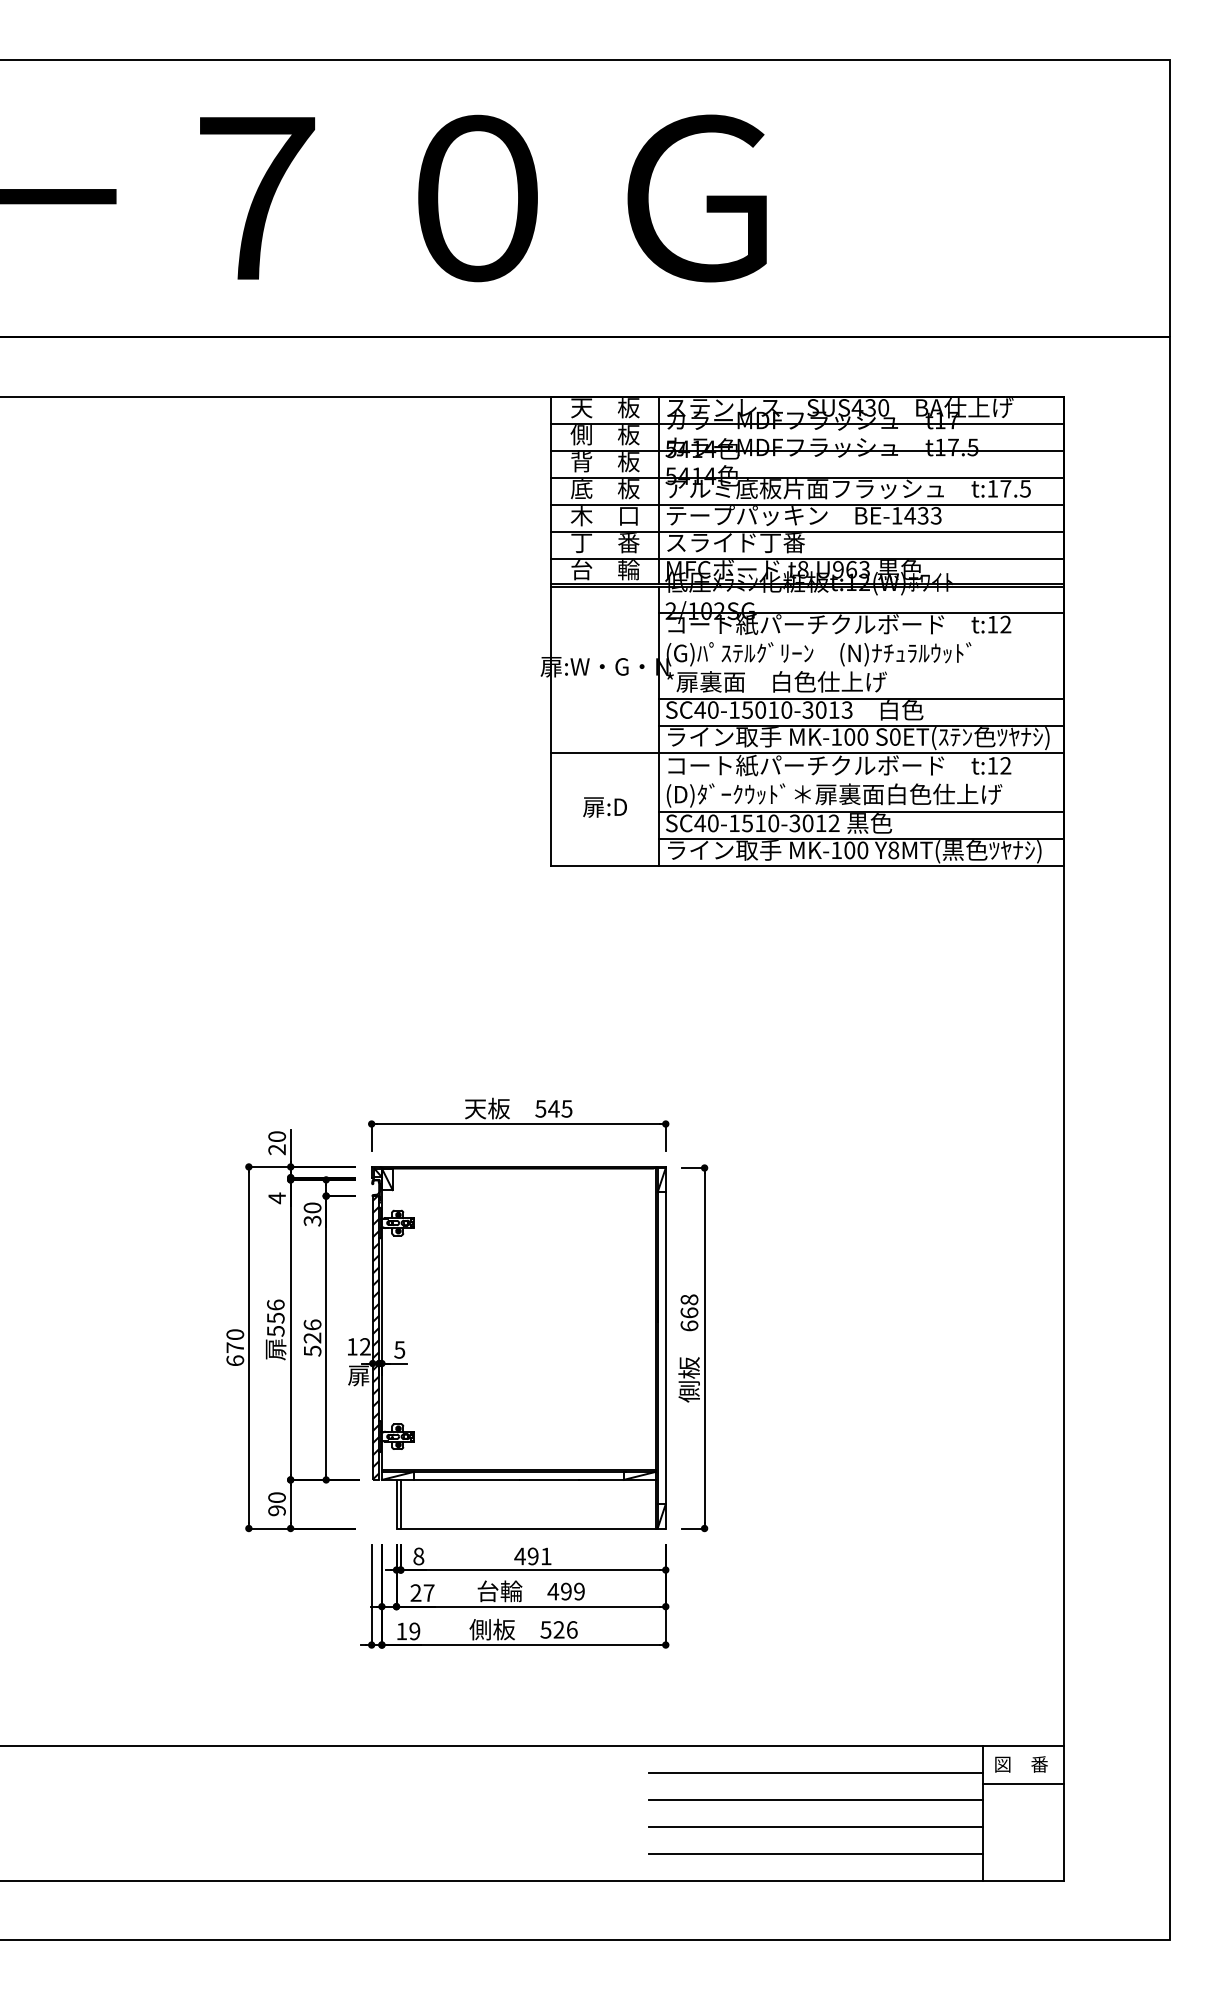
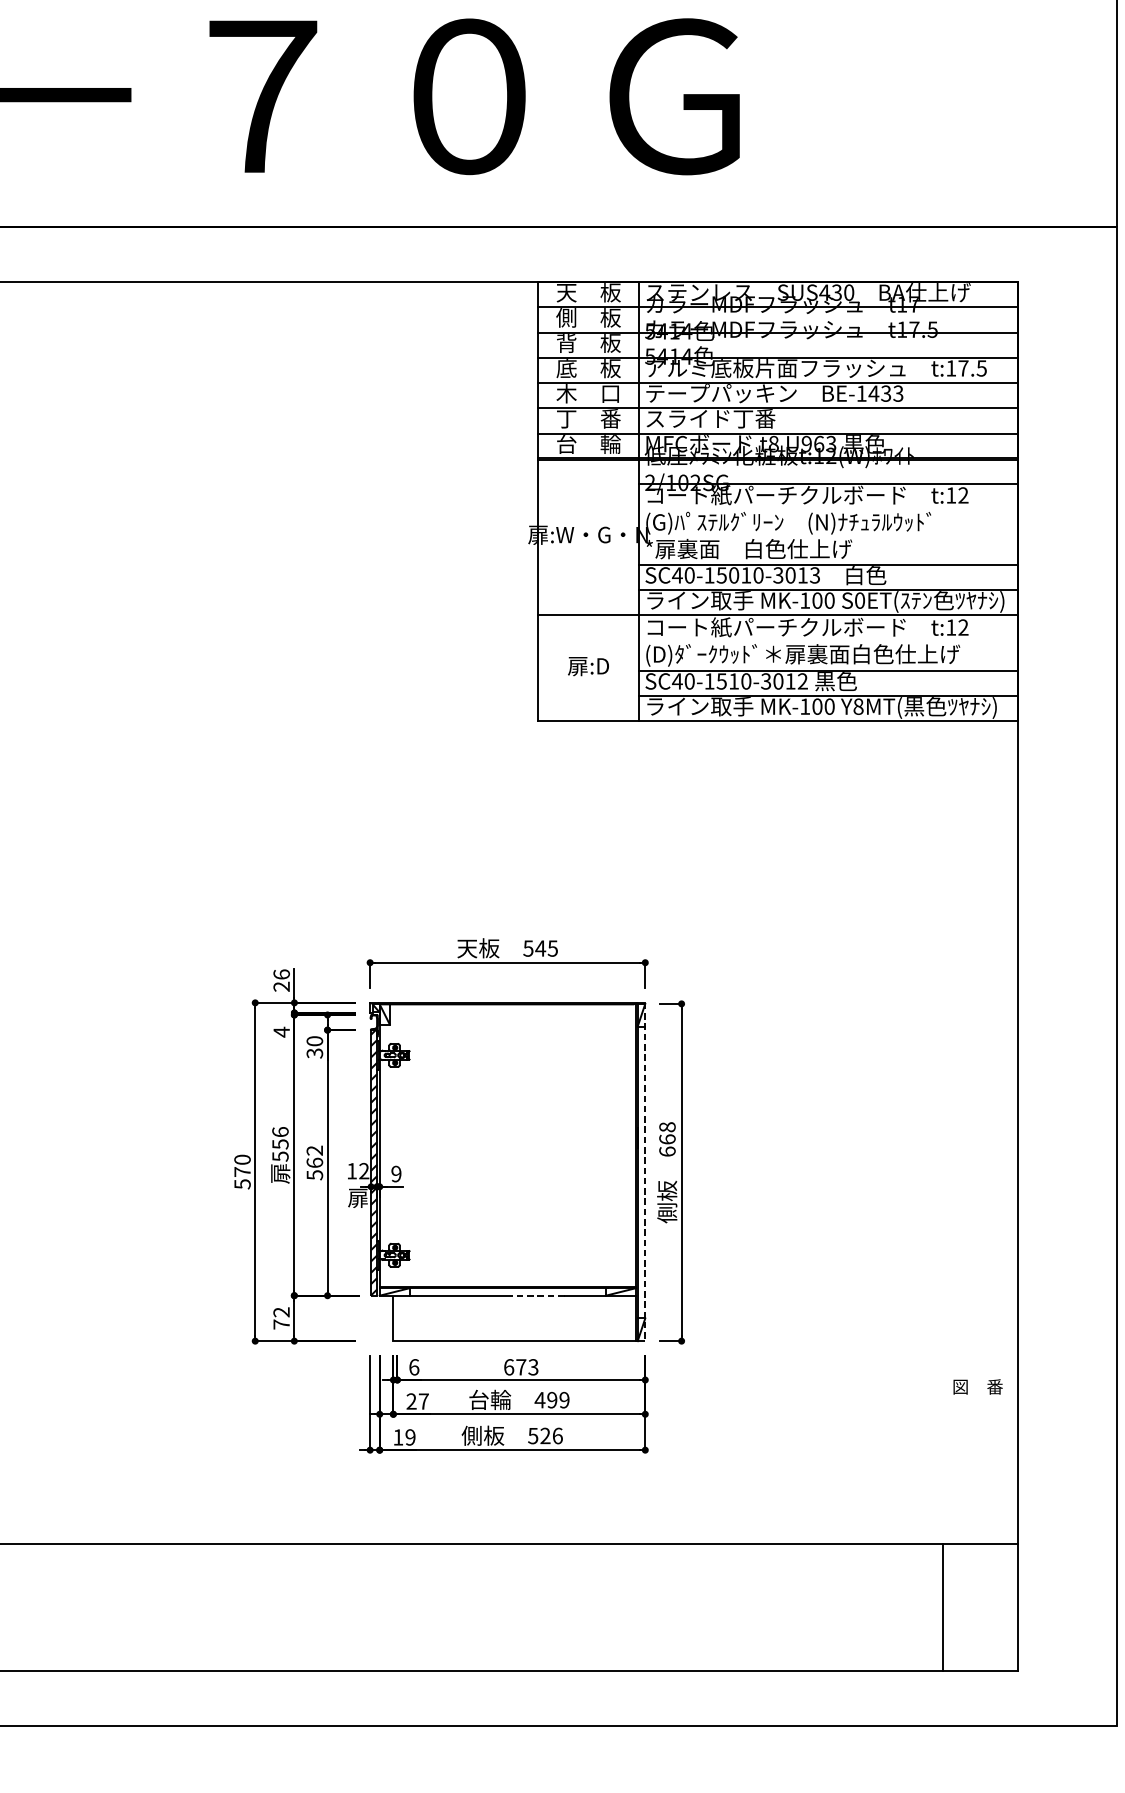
text: (276, 1136) -> (281, 974), 20 -> 26
text: (312, 1331) -> (314, 1156), 526 -> 562
line: (665, 1347) -> (645, 1171), solid -> dashed
text: (399, 1349) -> (396, 1173), 5 -> 9
text: (235, 1360) -> (242, 1183), 670 -> 570
line: (549, 1479) -> (536, 1295), solid -> dashed
line: (400, 1503) -> (397, 1317), removed
text: (276, 1504) -> (281, 1318), 90 -> 72
text: (418, 1556) -> (413, 1367), 8 -> 6
text: (532, 1556) -> (520, 1367), 491 -> 673
text: (1021, 1764) -> (978, 1386), moved
line: (815, 1772) -> (785, 1569), removed
line: (1023, 1783) -> (979, 1579), removed
line: (815, 1799) -> (785, 1594), removed
line: (815, 1826) -> (785, 1619), removed
line: (815, 1853) -> (785, 1645), removed

